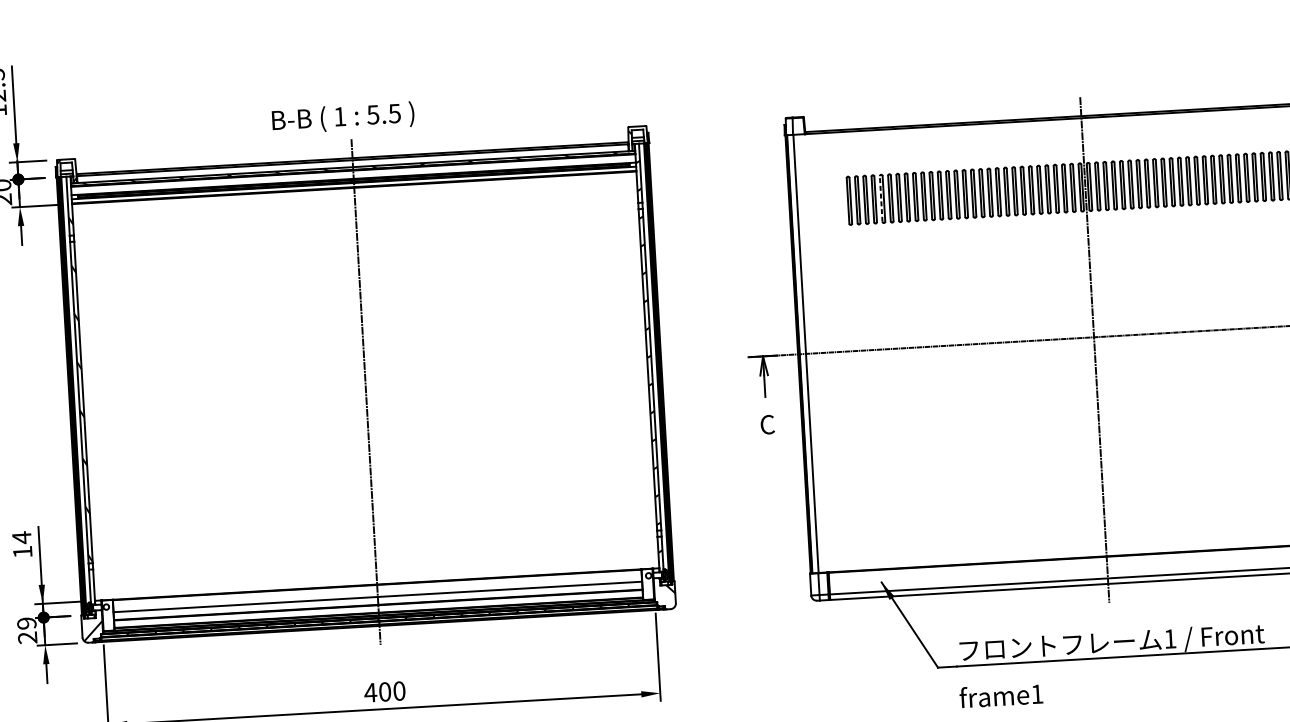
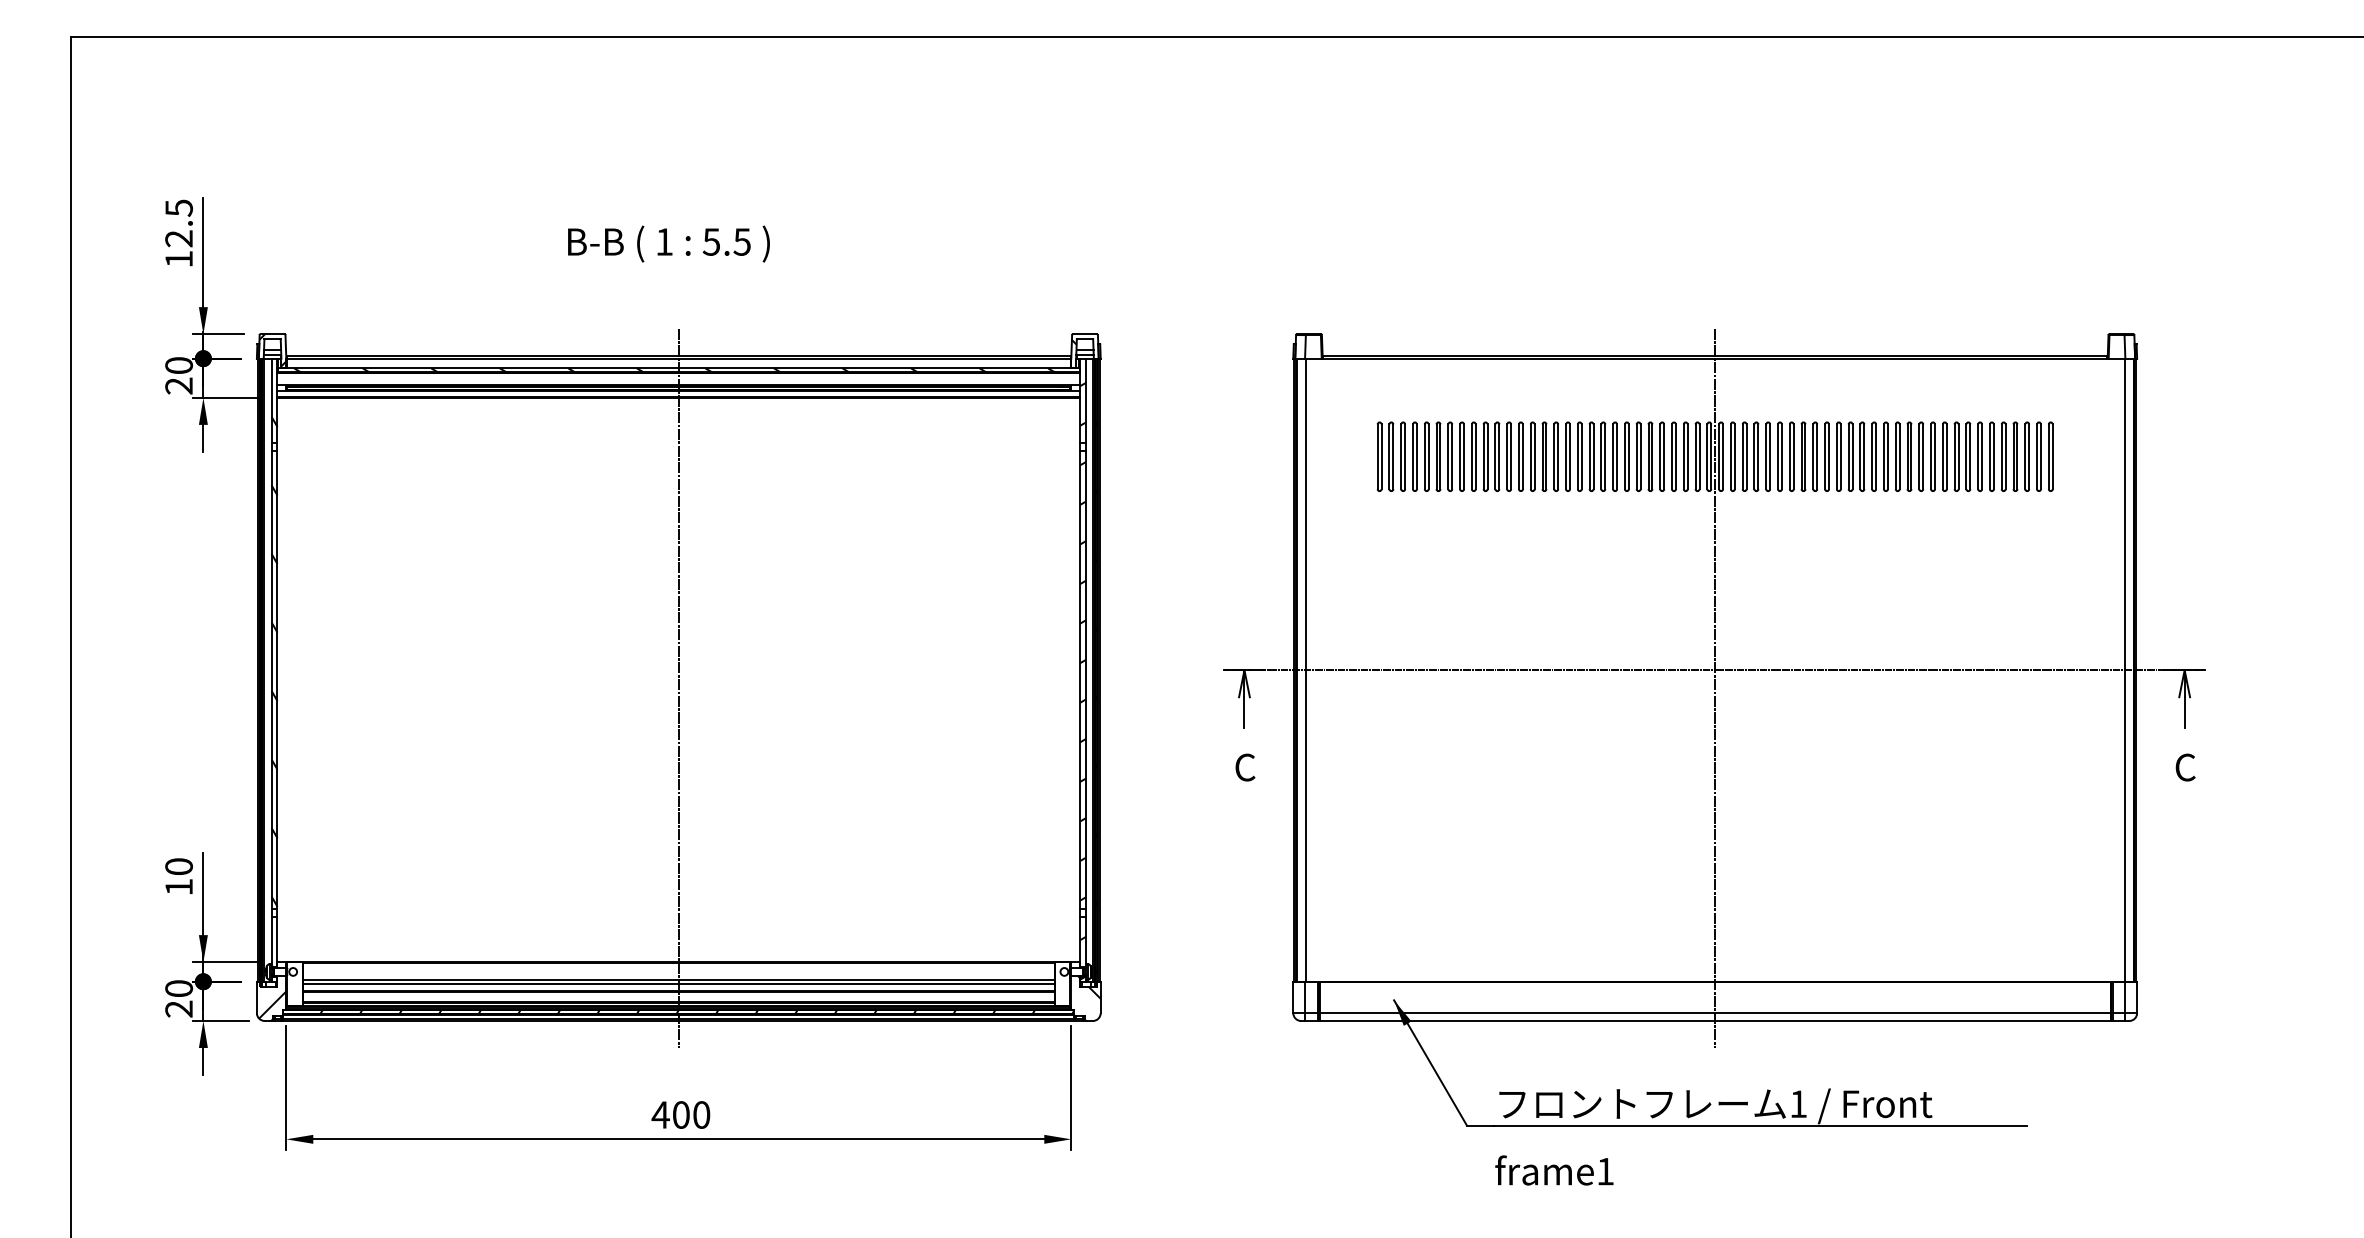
text: (342, 117) -> (668, 243), moved
line: (880, 198) -> (1424, 456), dashed -> solid
text: (22, 537) -> (179, 866), 14 -> 10
line: (377, 599) -> (678, 983), added
text: (27, 623) -> (179, 988), 29 -> 20

